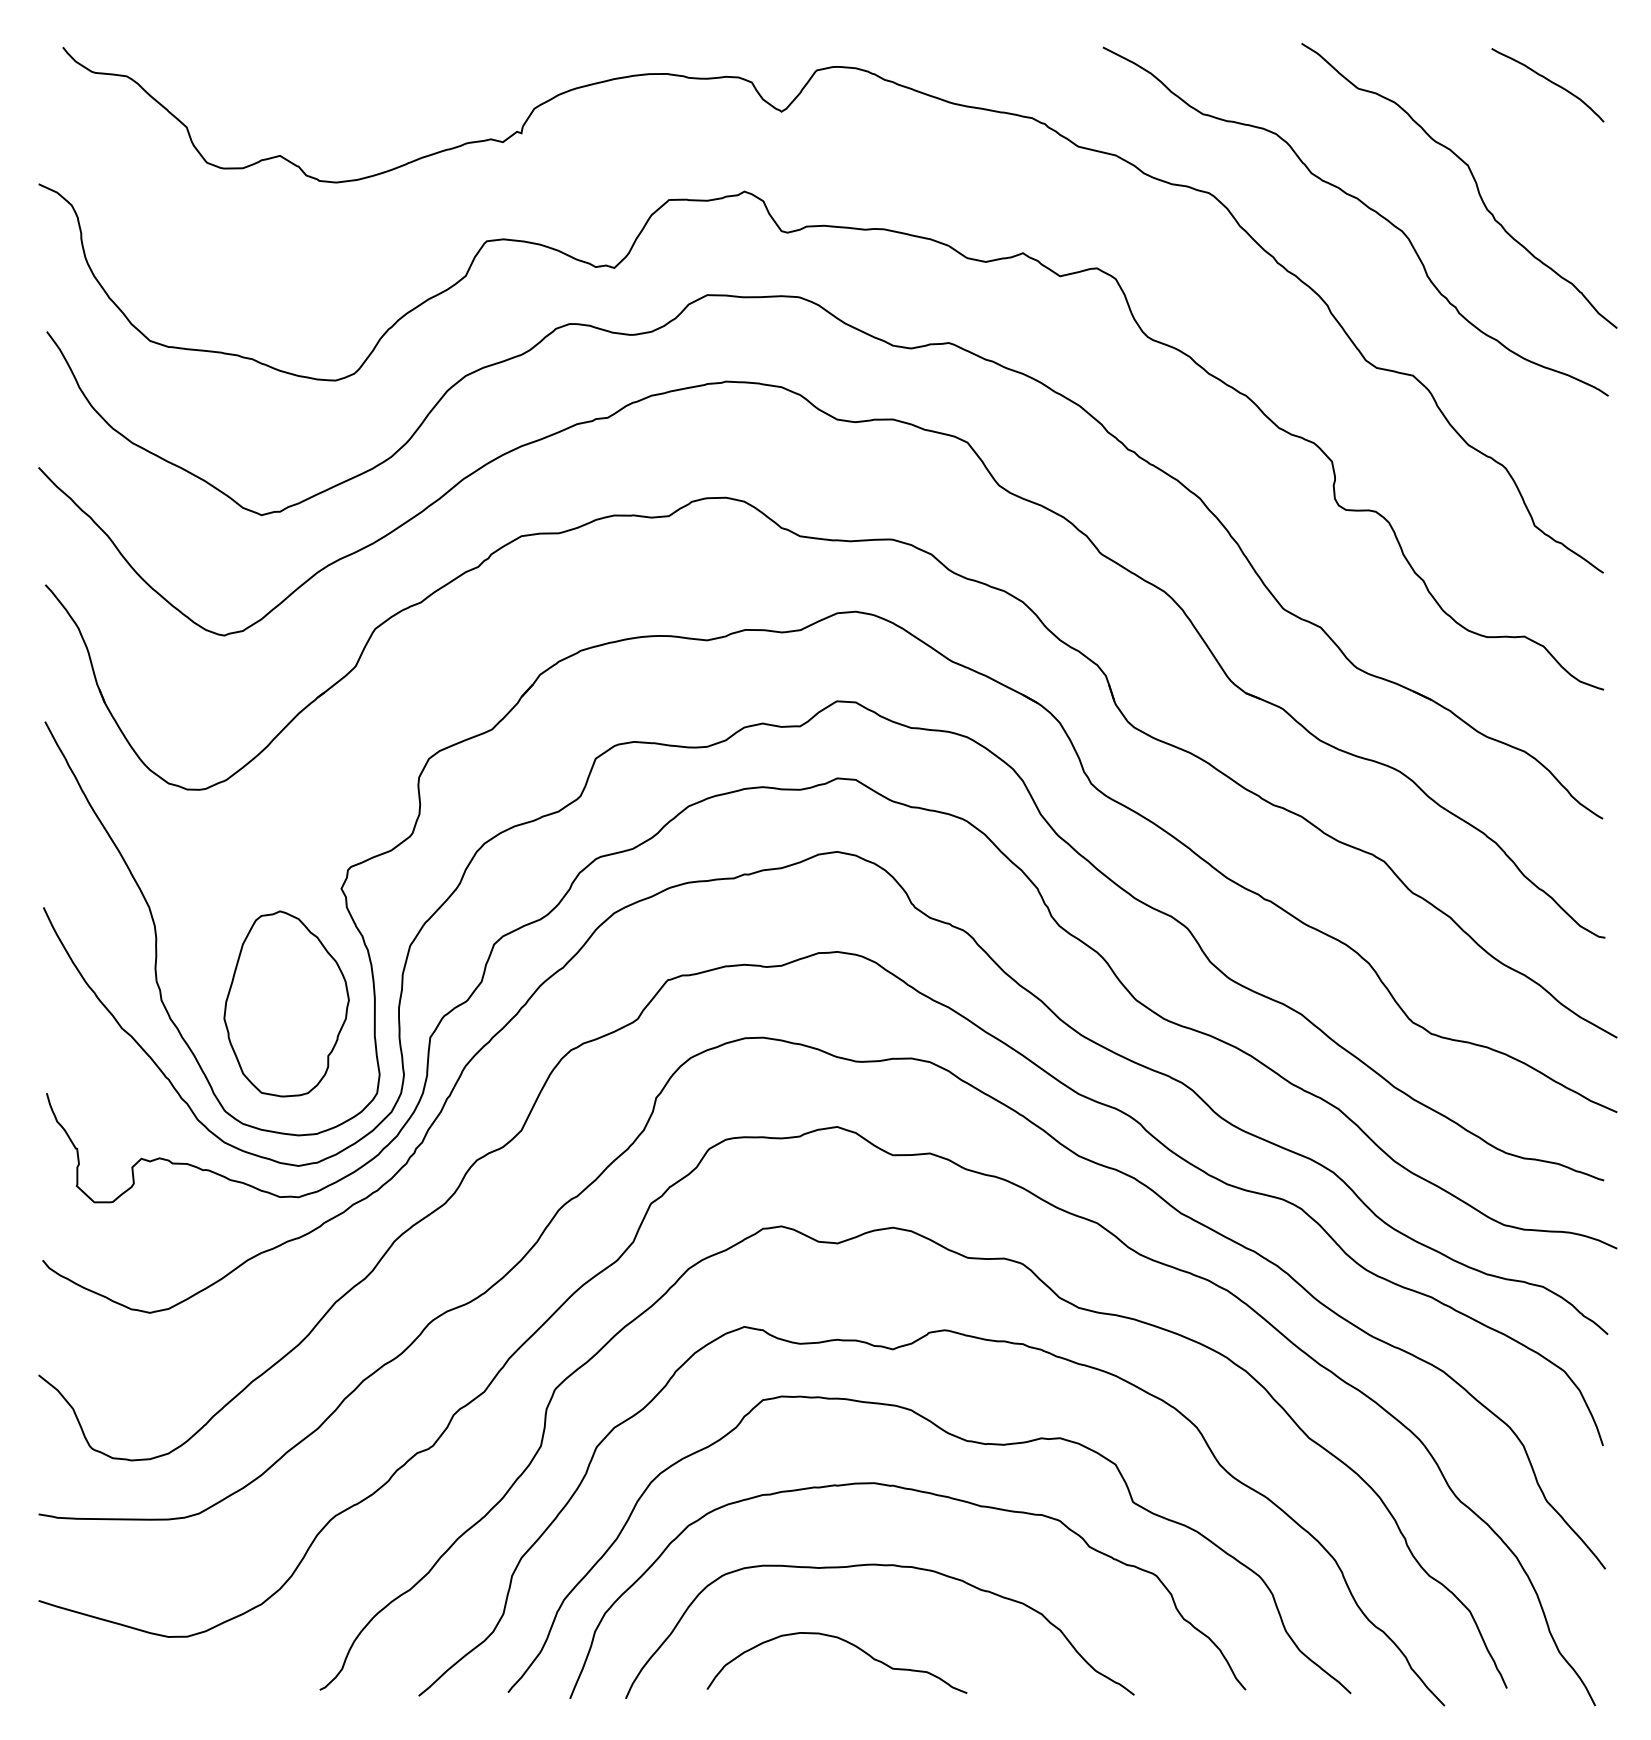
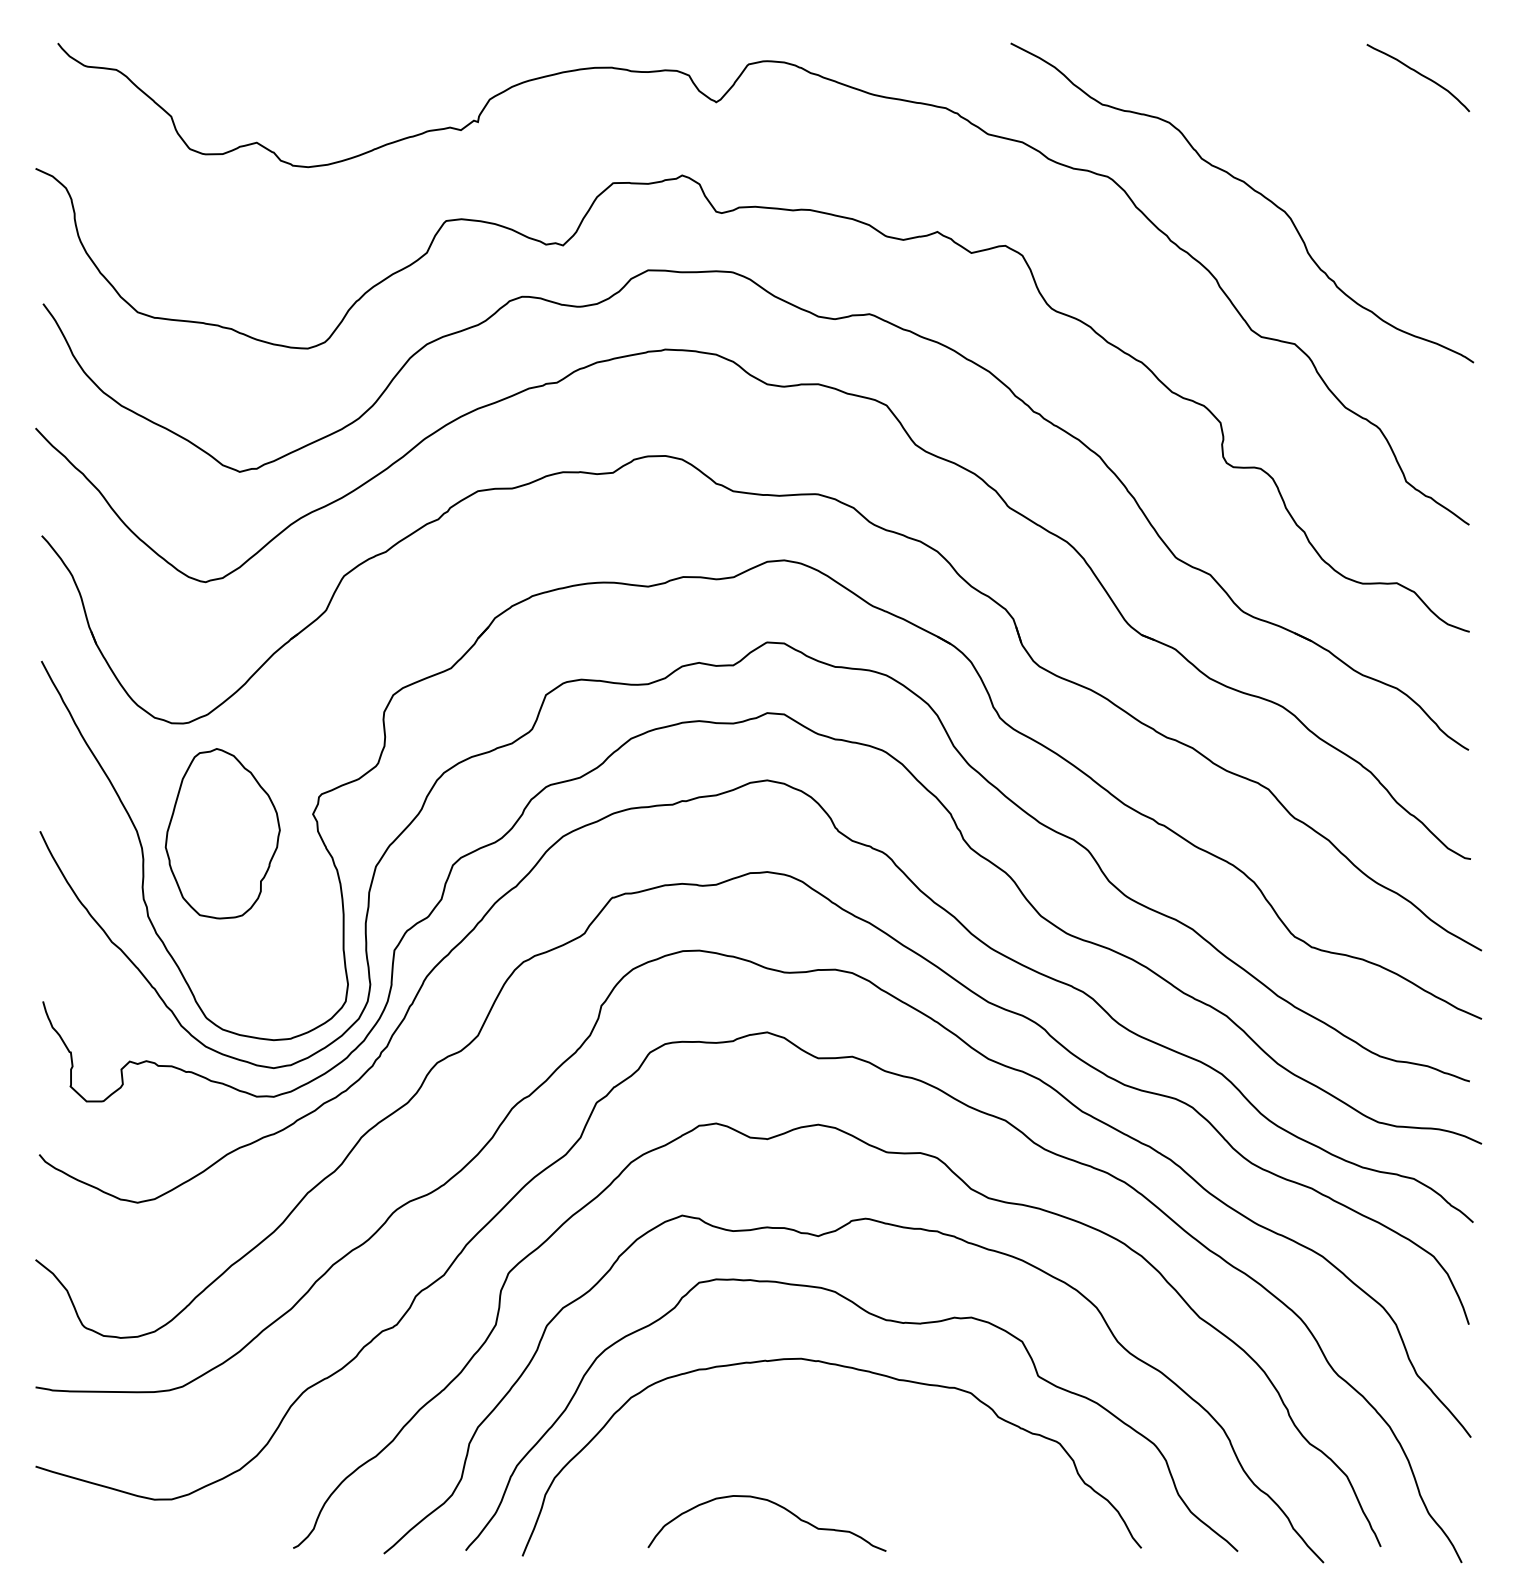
curve: (1472, 178) -> (1349, 163), removed
part: (286, 1003) -> (222, 833), moved
curve: (880, 1565) -> (806, 1434), removed

